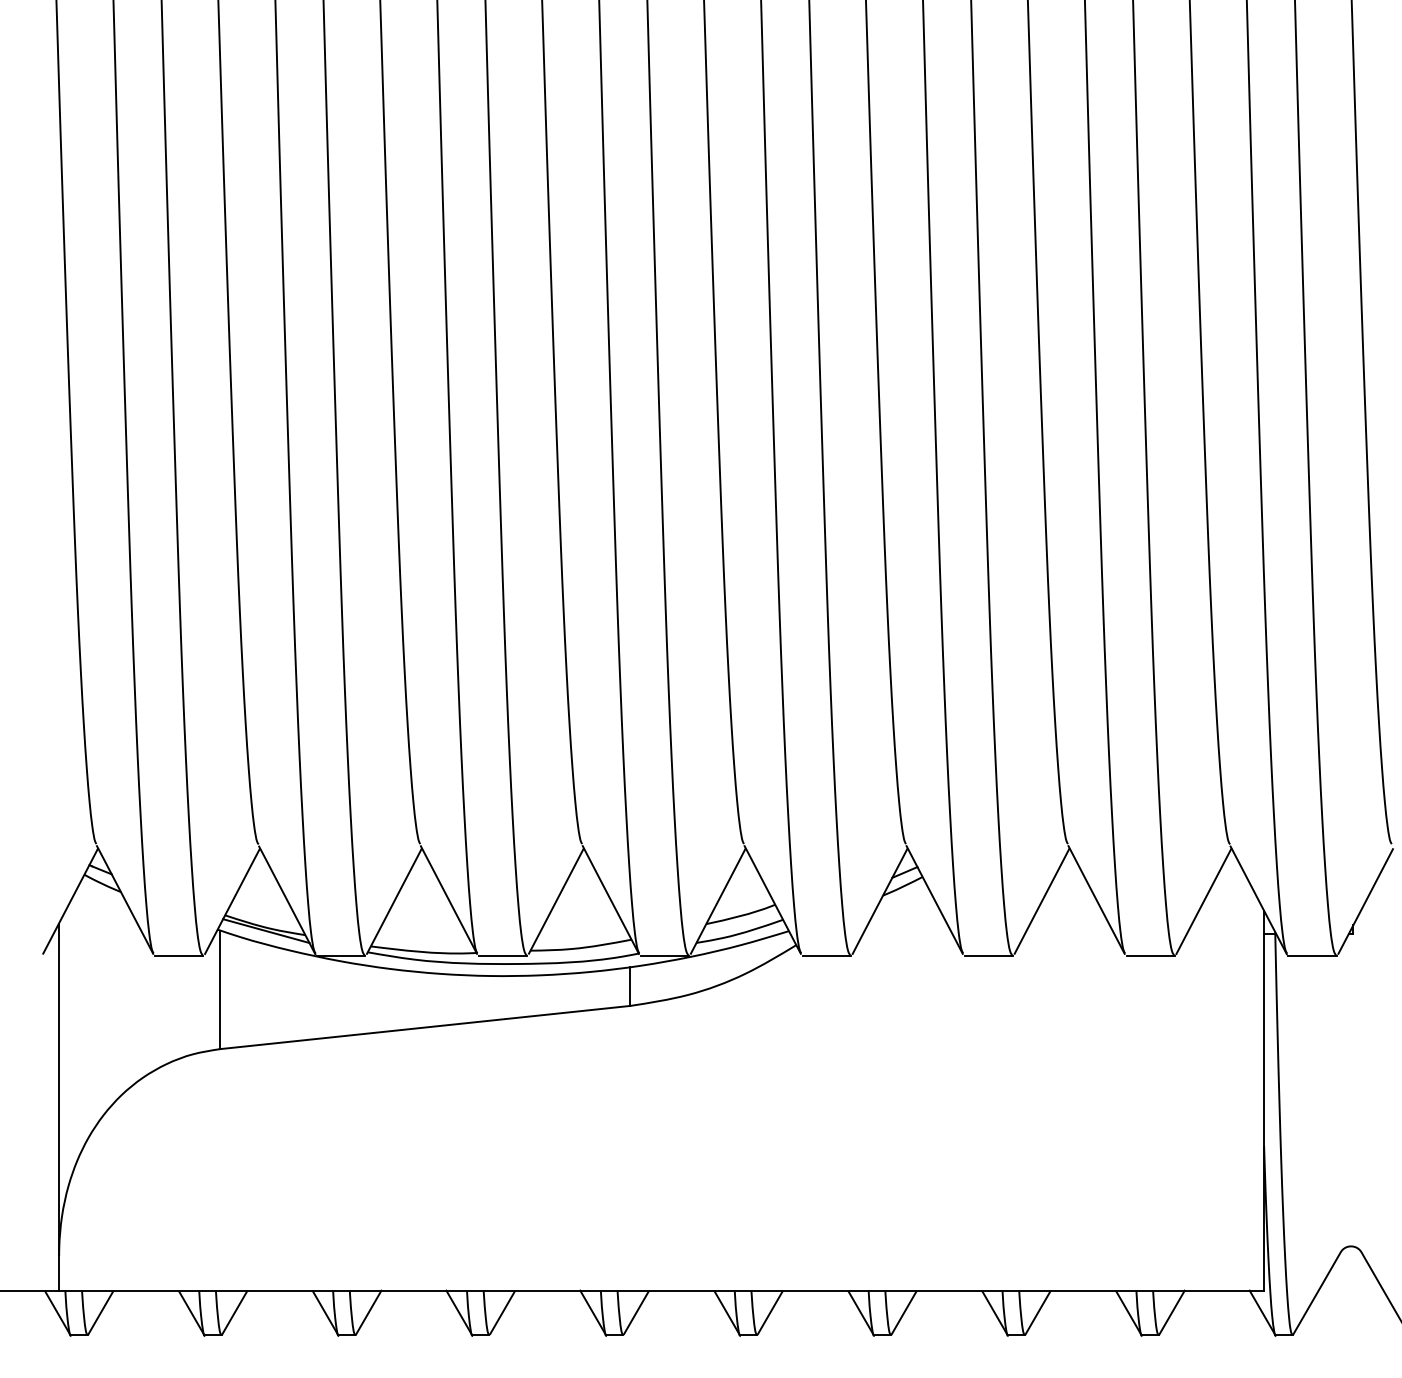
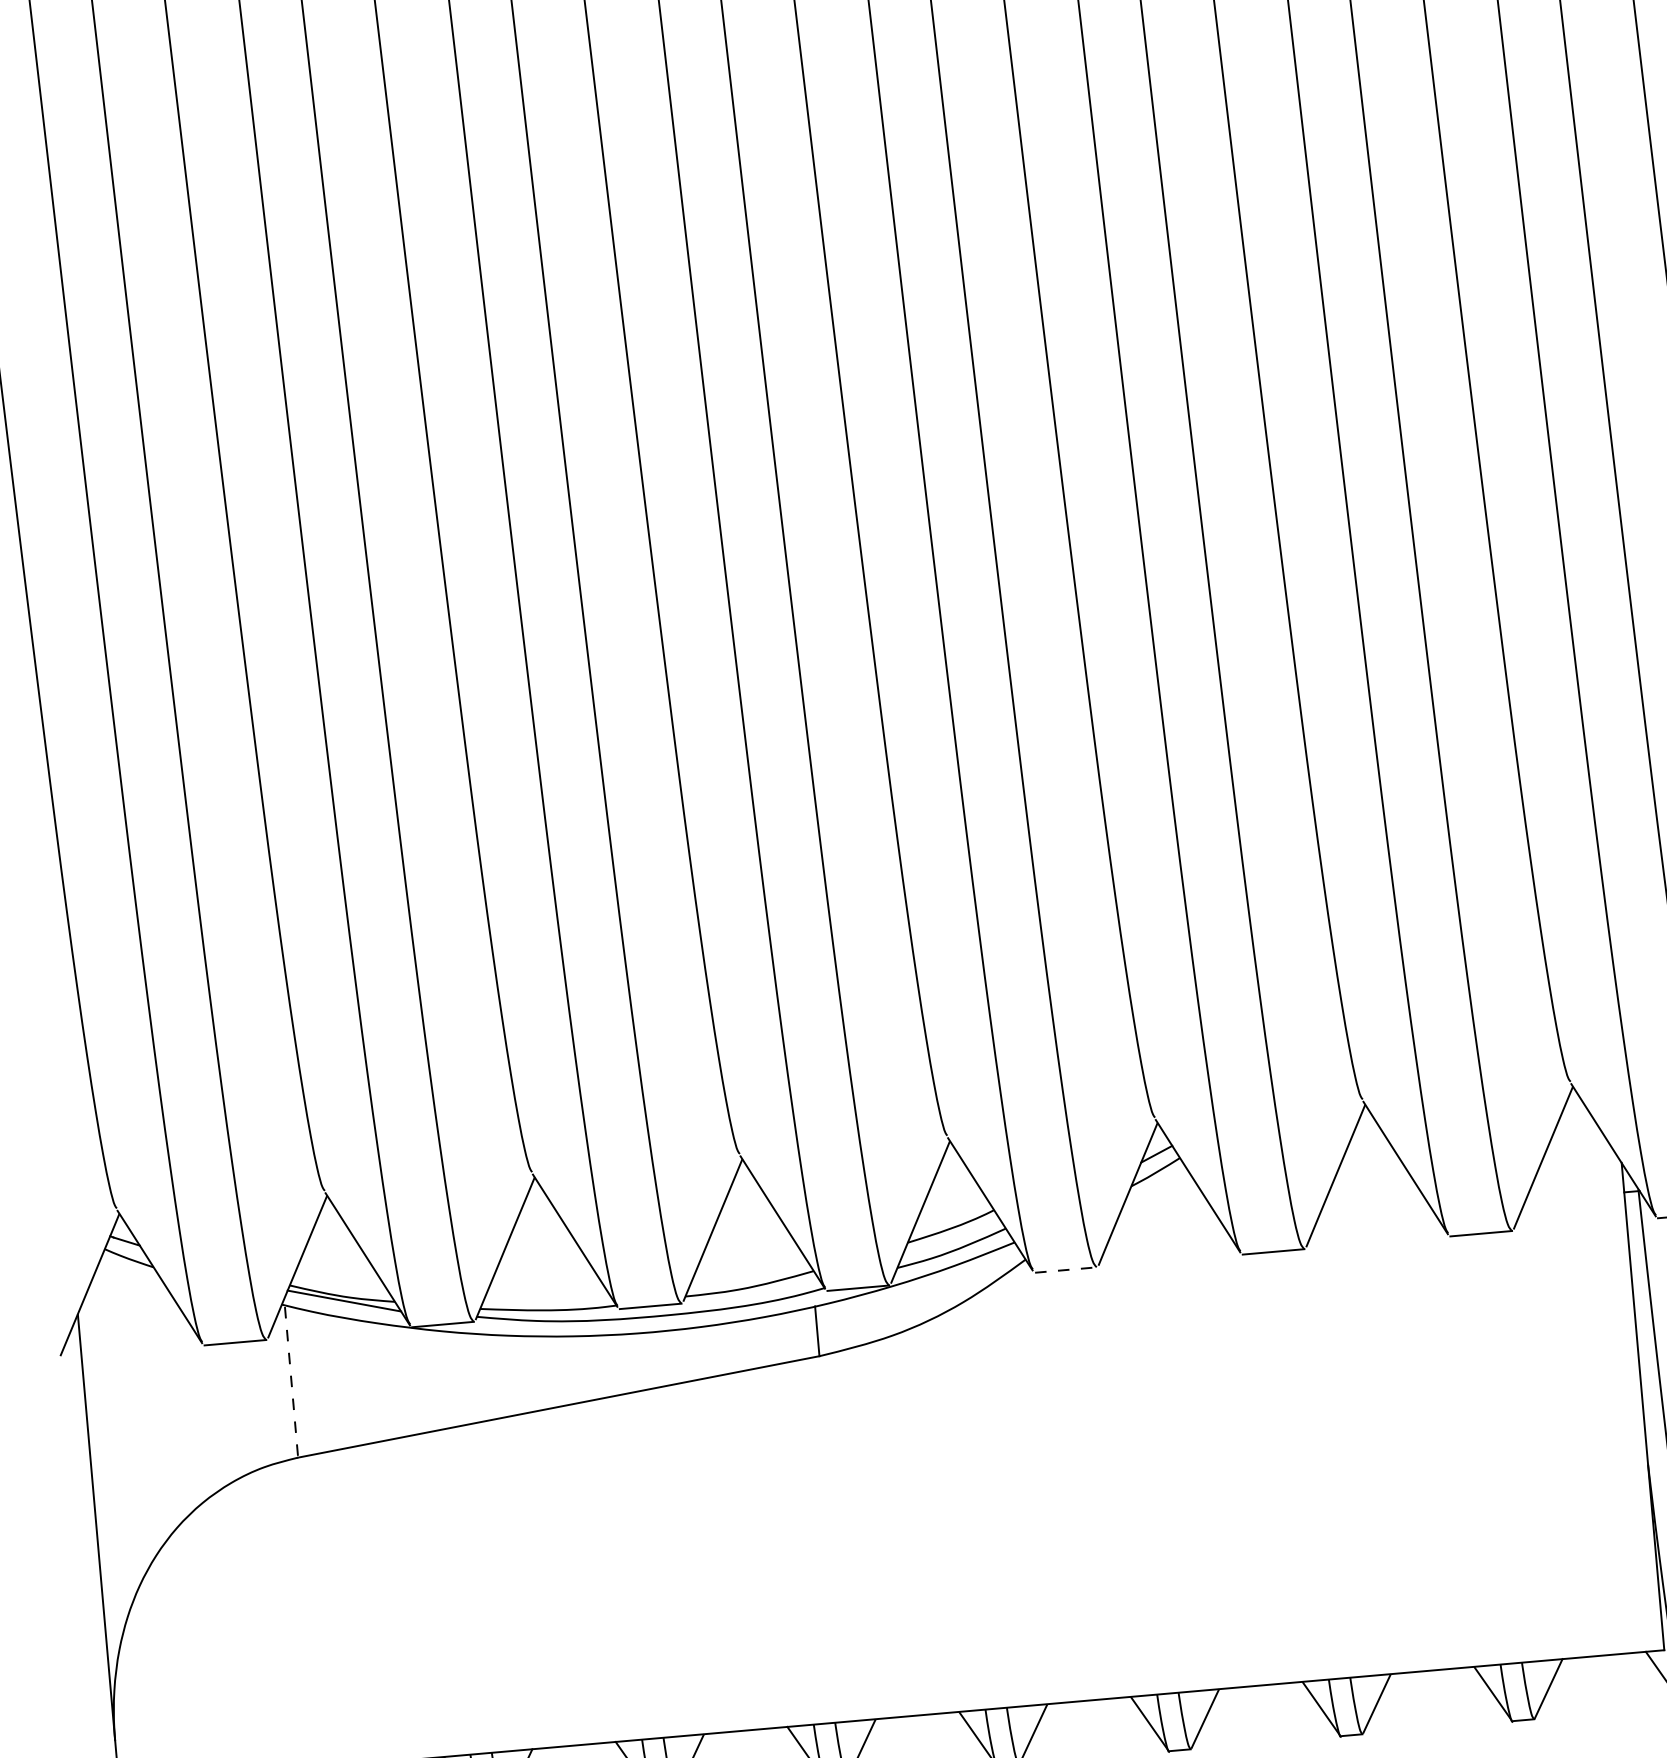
line: (827, 955) -> (1066, 1269), solid -> dashed
line: (219, 990) -> (291, 1382), solid -> dashed

